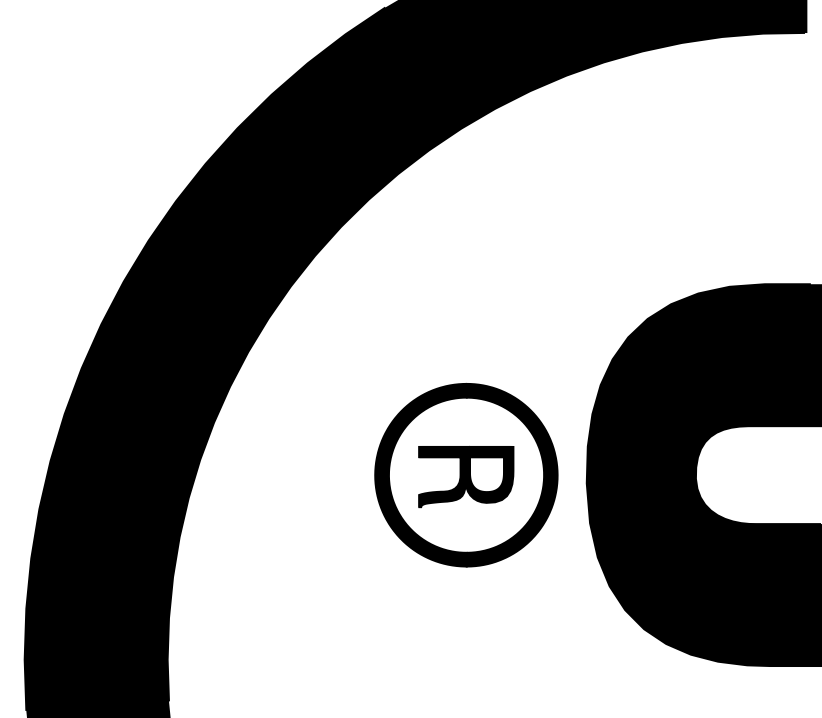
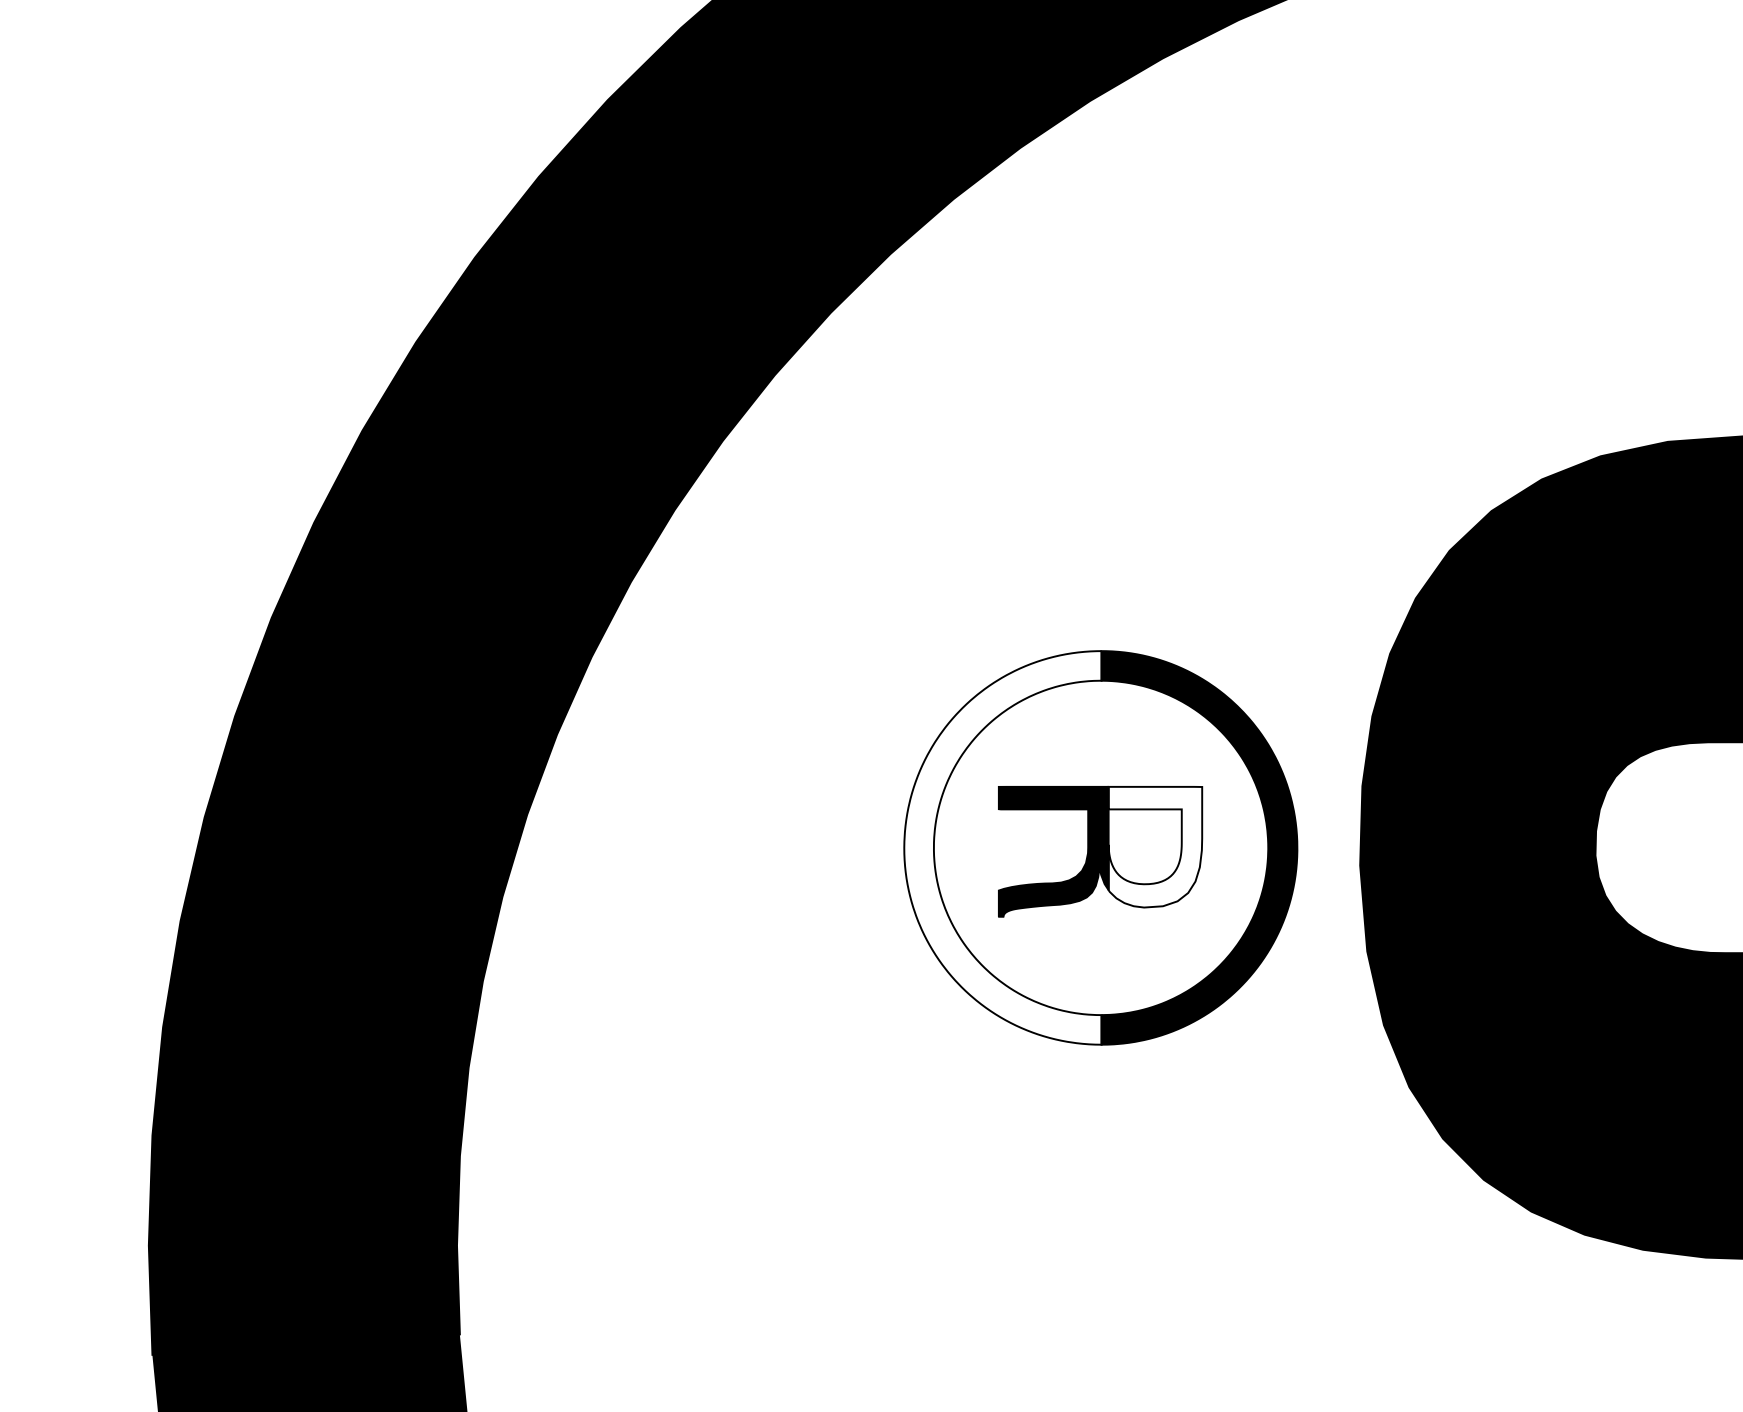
fill: (420, 474) -> (1001, 846), removed
fill: (491, 474) -> (1154, 846), removed

